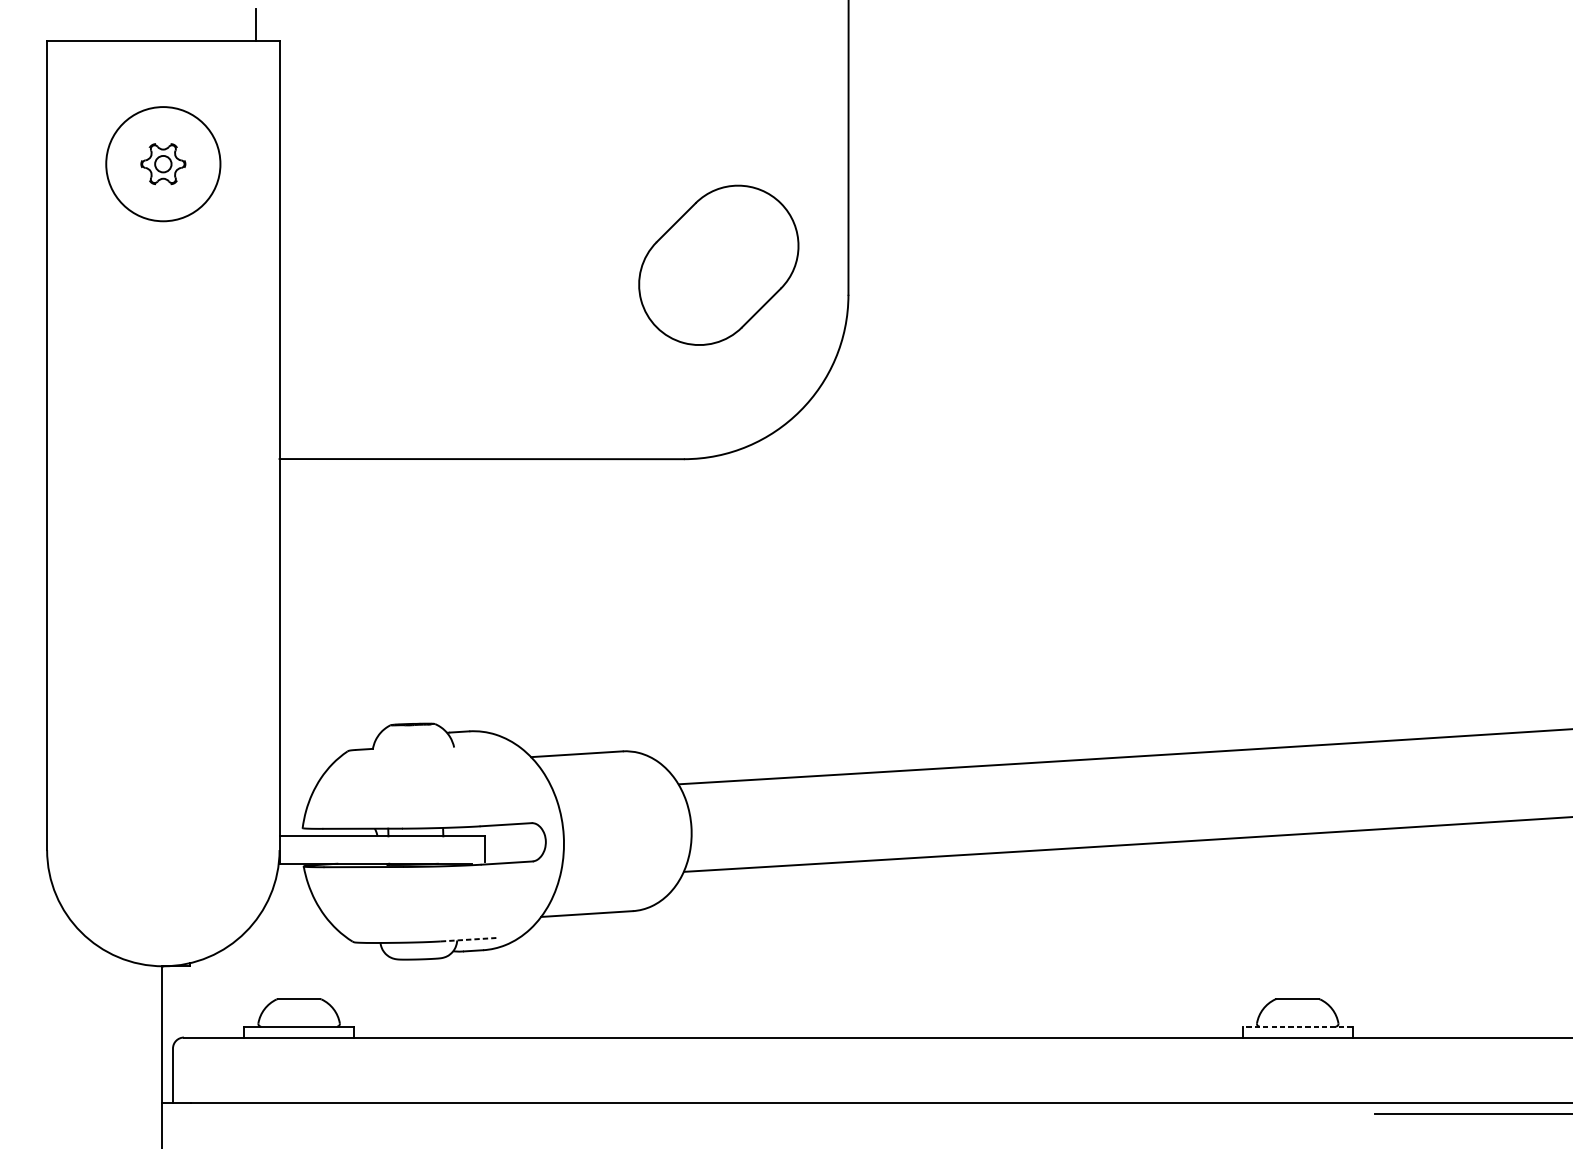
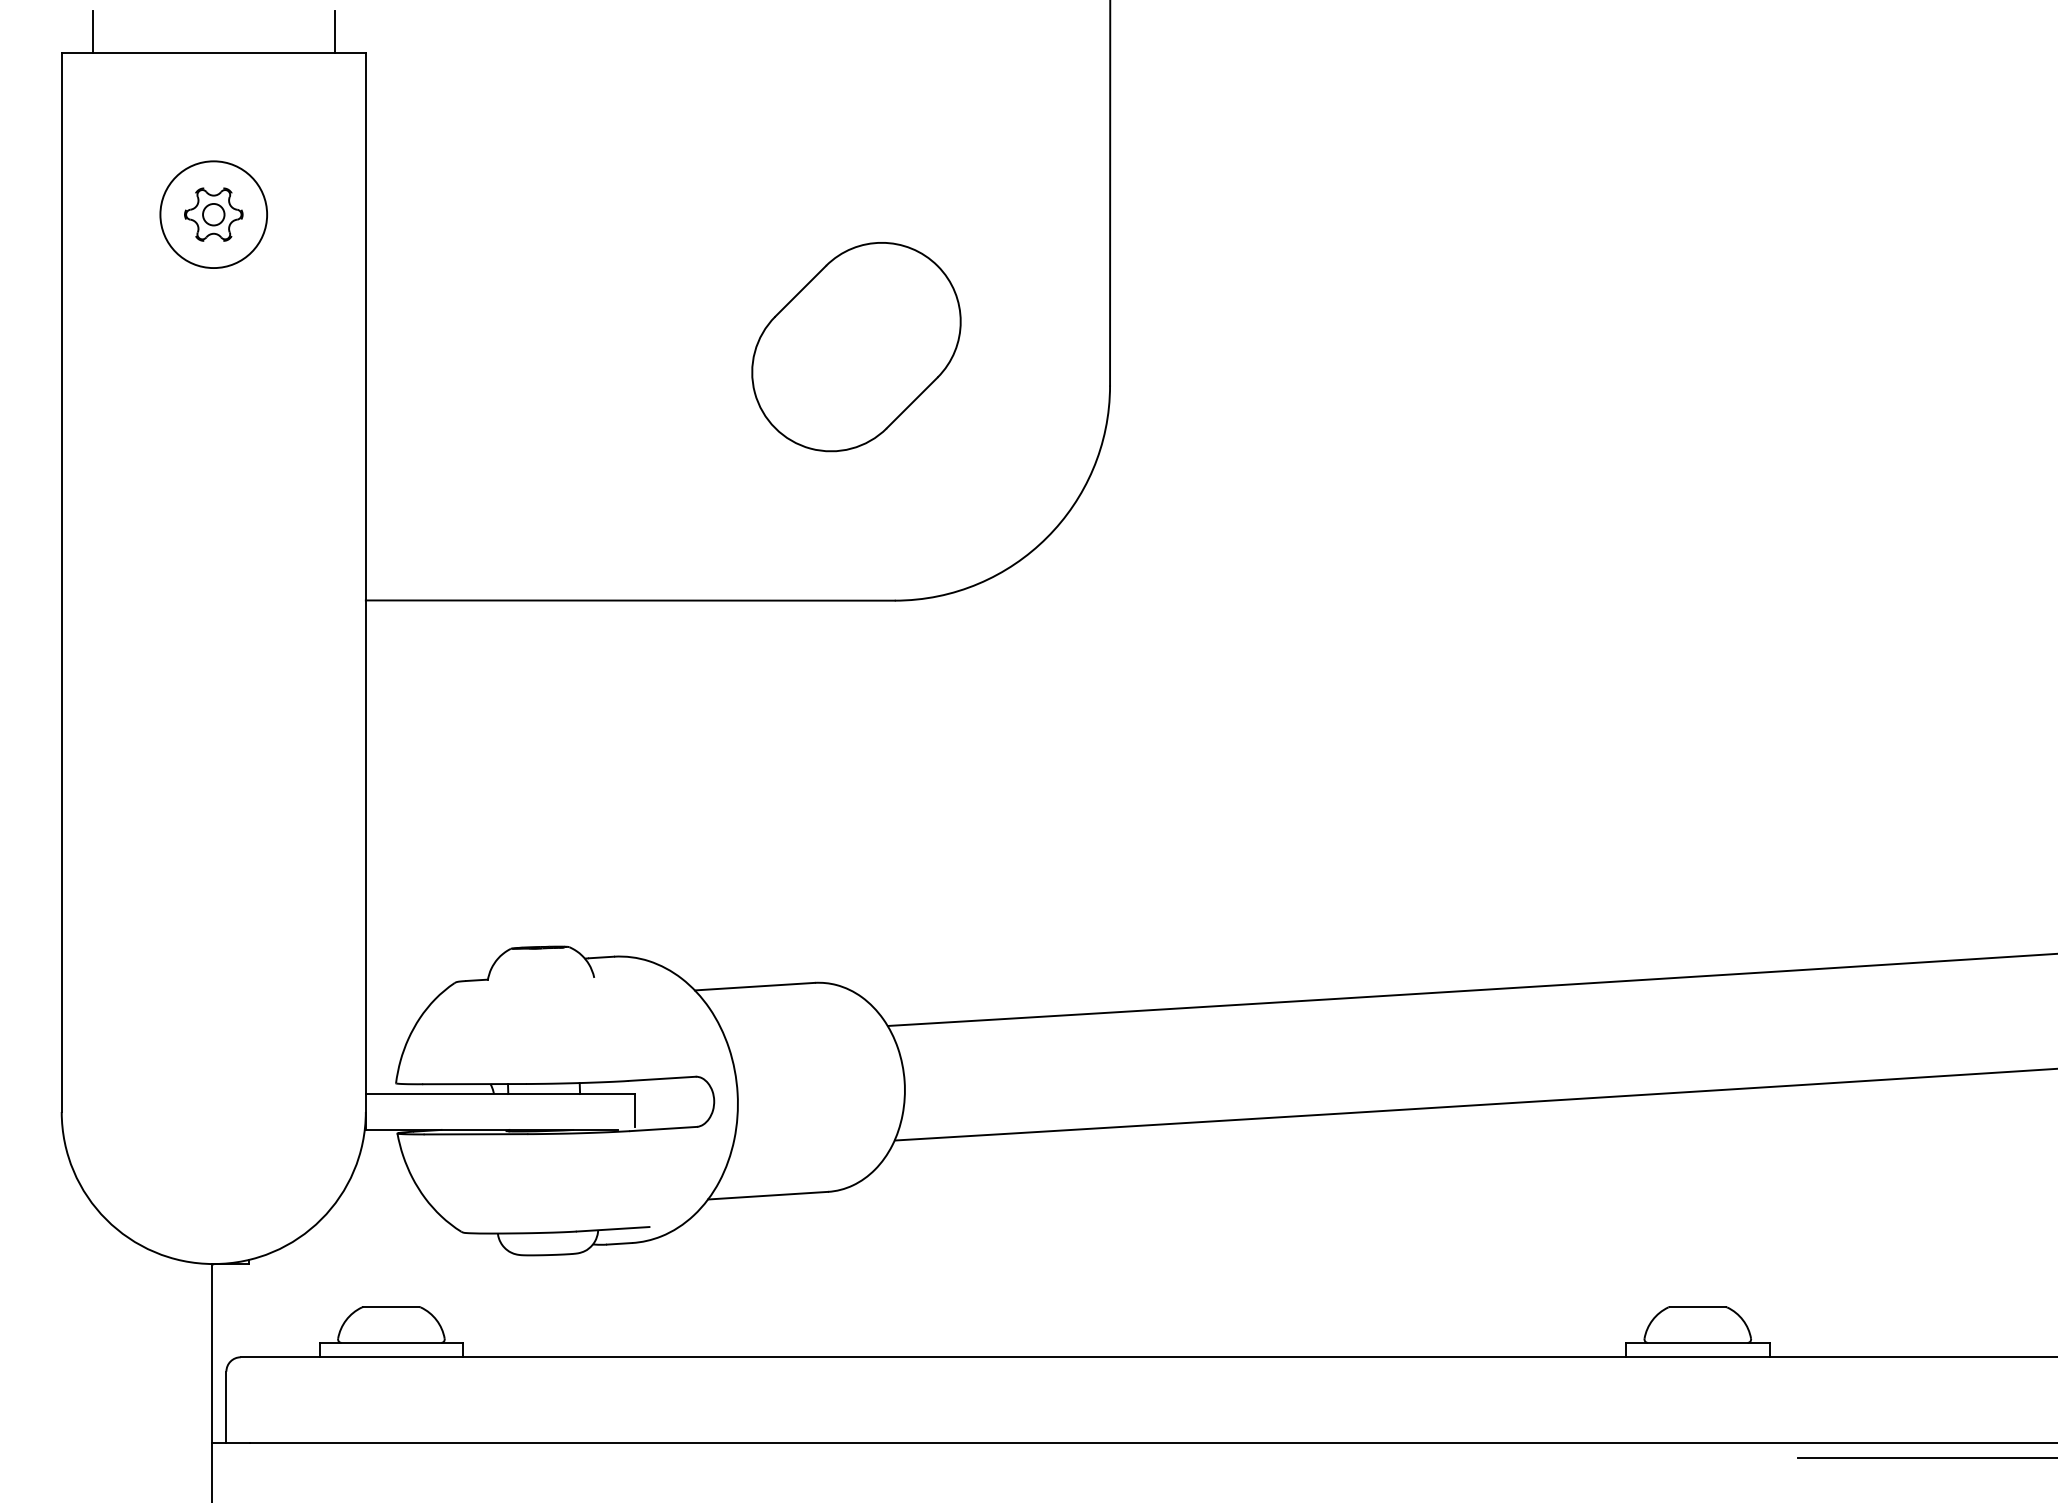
line: (70, 24) -> (92, 32), added
circle: (163, 164) -> (213, 214), size x0.71
part: (718, 265) -> (856, 347), moved
line: (468, 939) -> (613, 1229), dashed -> solid
line: (1297, 1026) -> (1697, 1342), dashed -> solid

